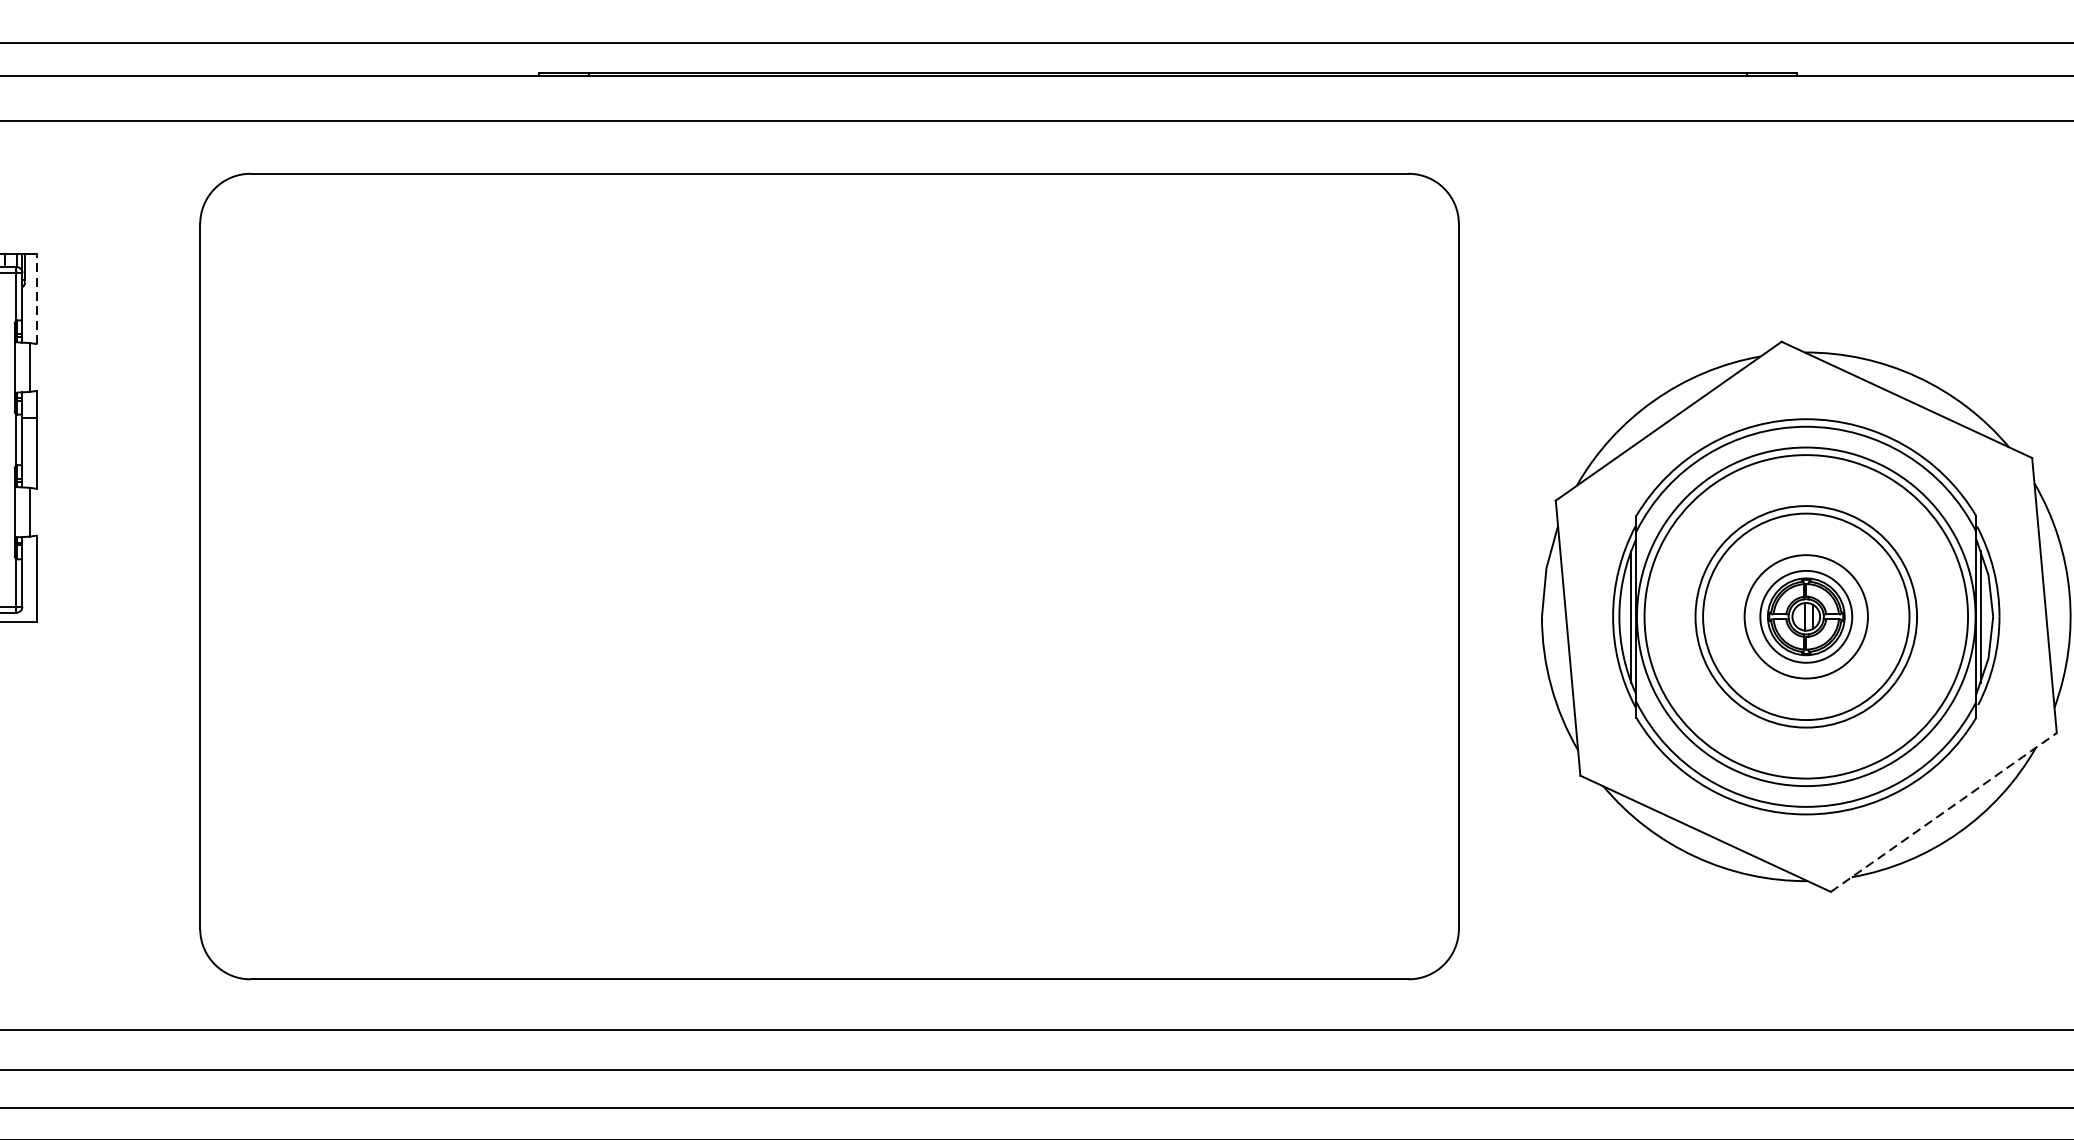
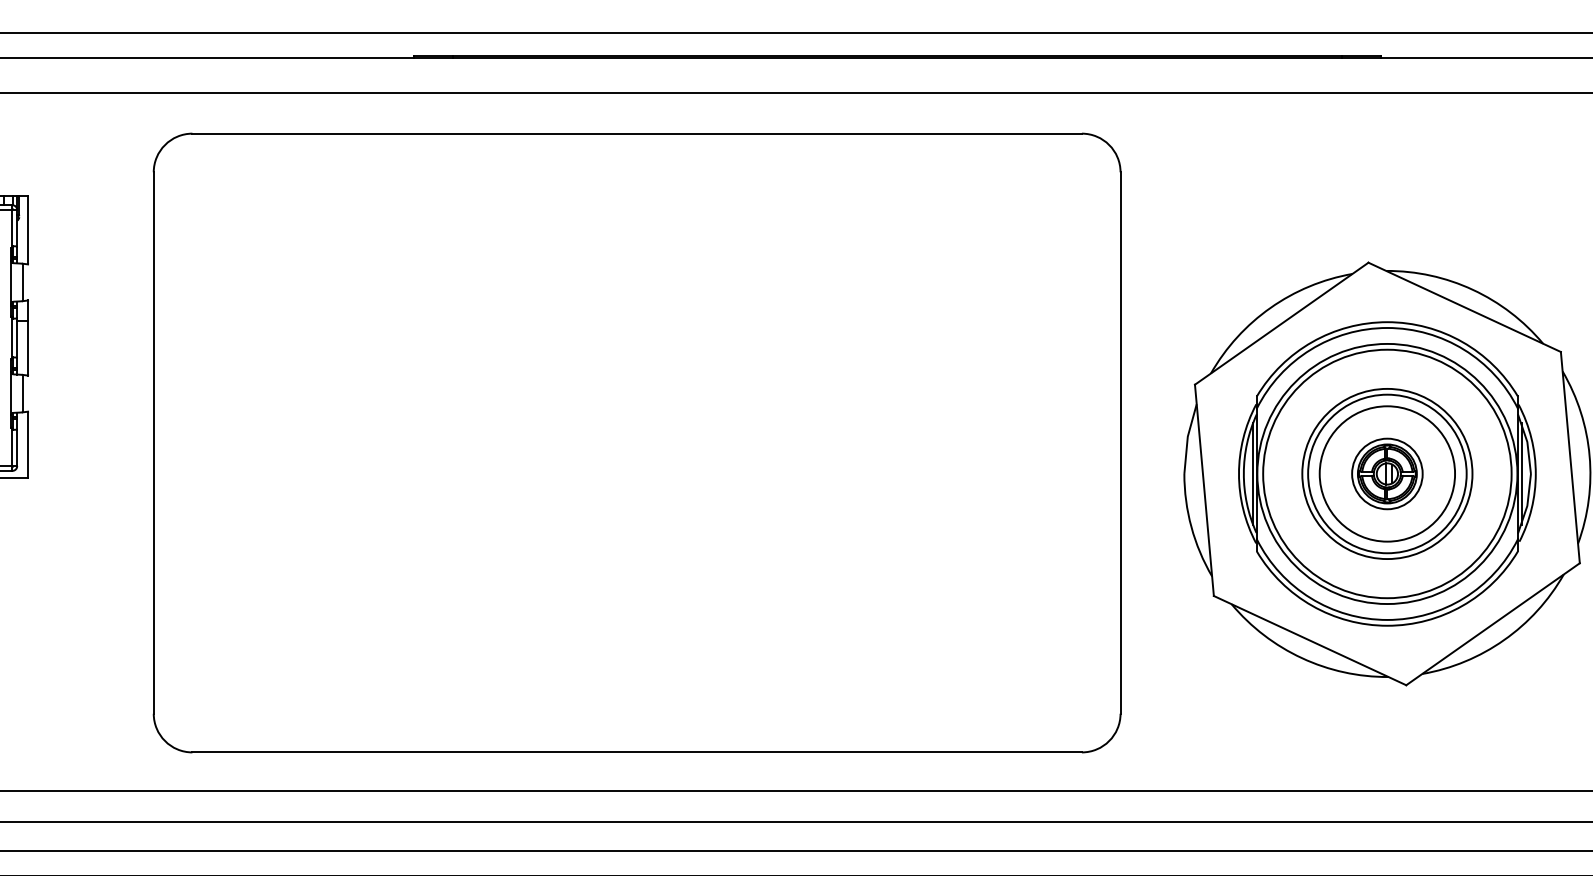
line: (37, 298) -> (28, 229), dashed -> solid
circle: (1806, 616) -> (1387, 473), size x1.43
line: (1944, 811) -> (1493, 623), dashed -> solid

